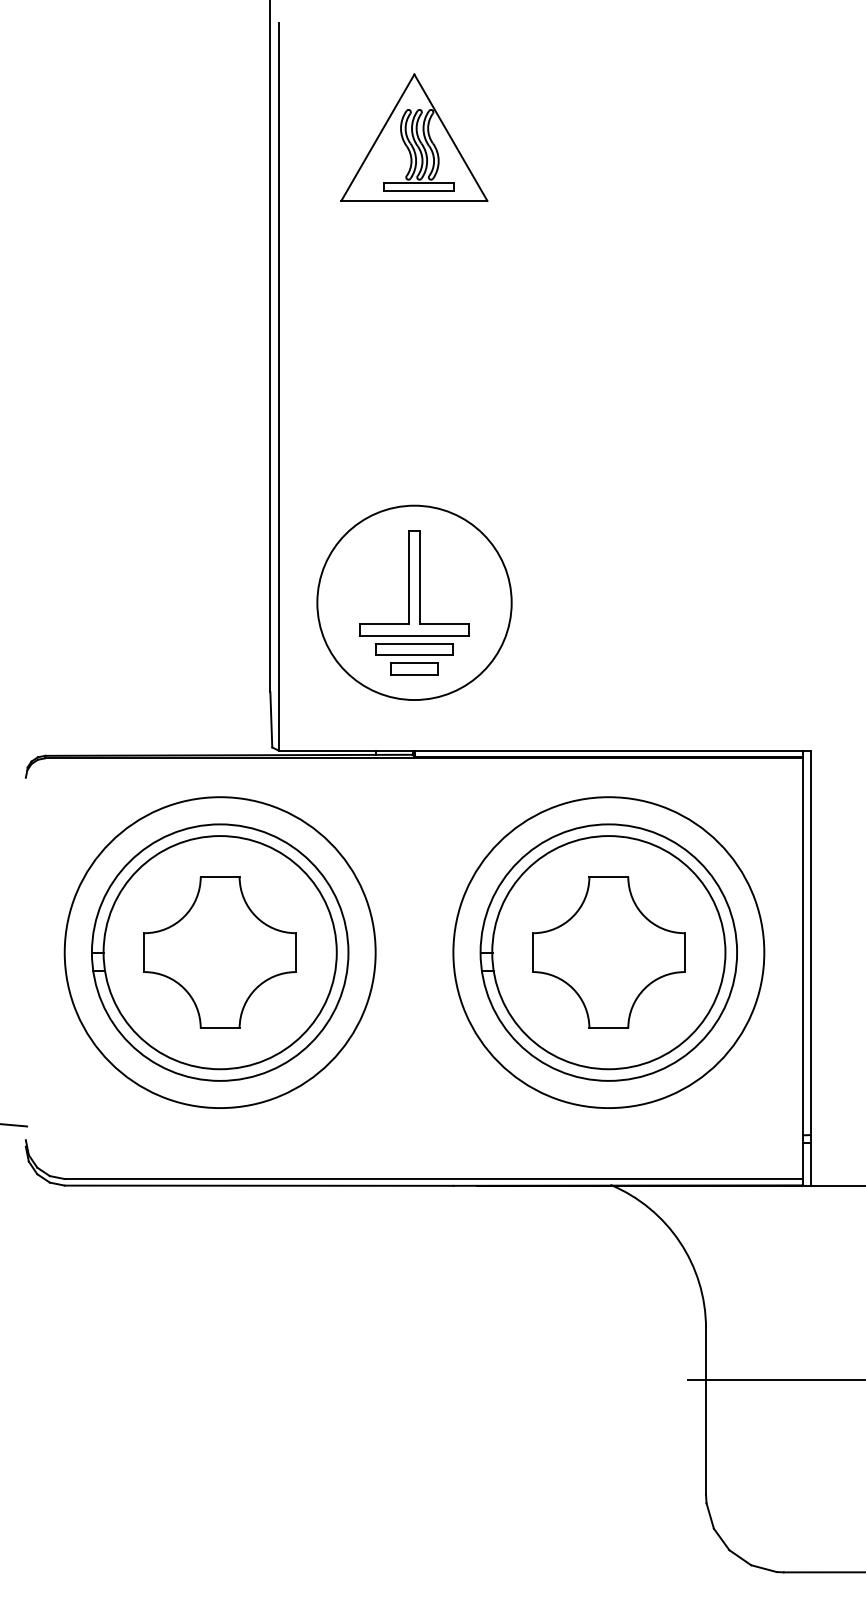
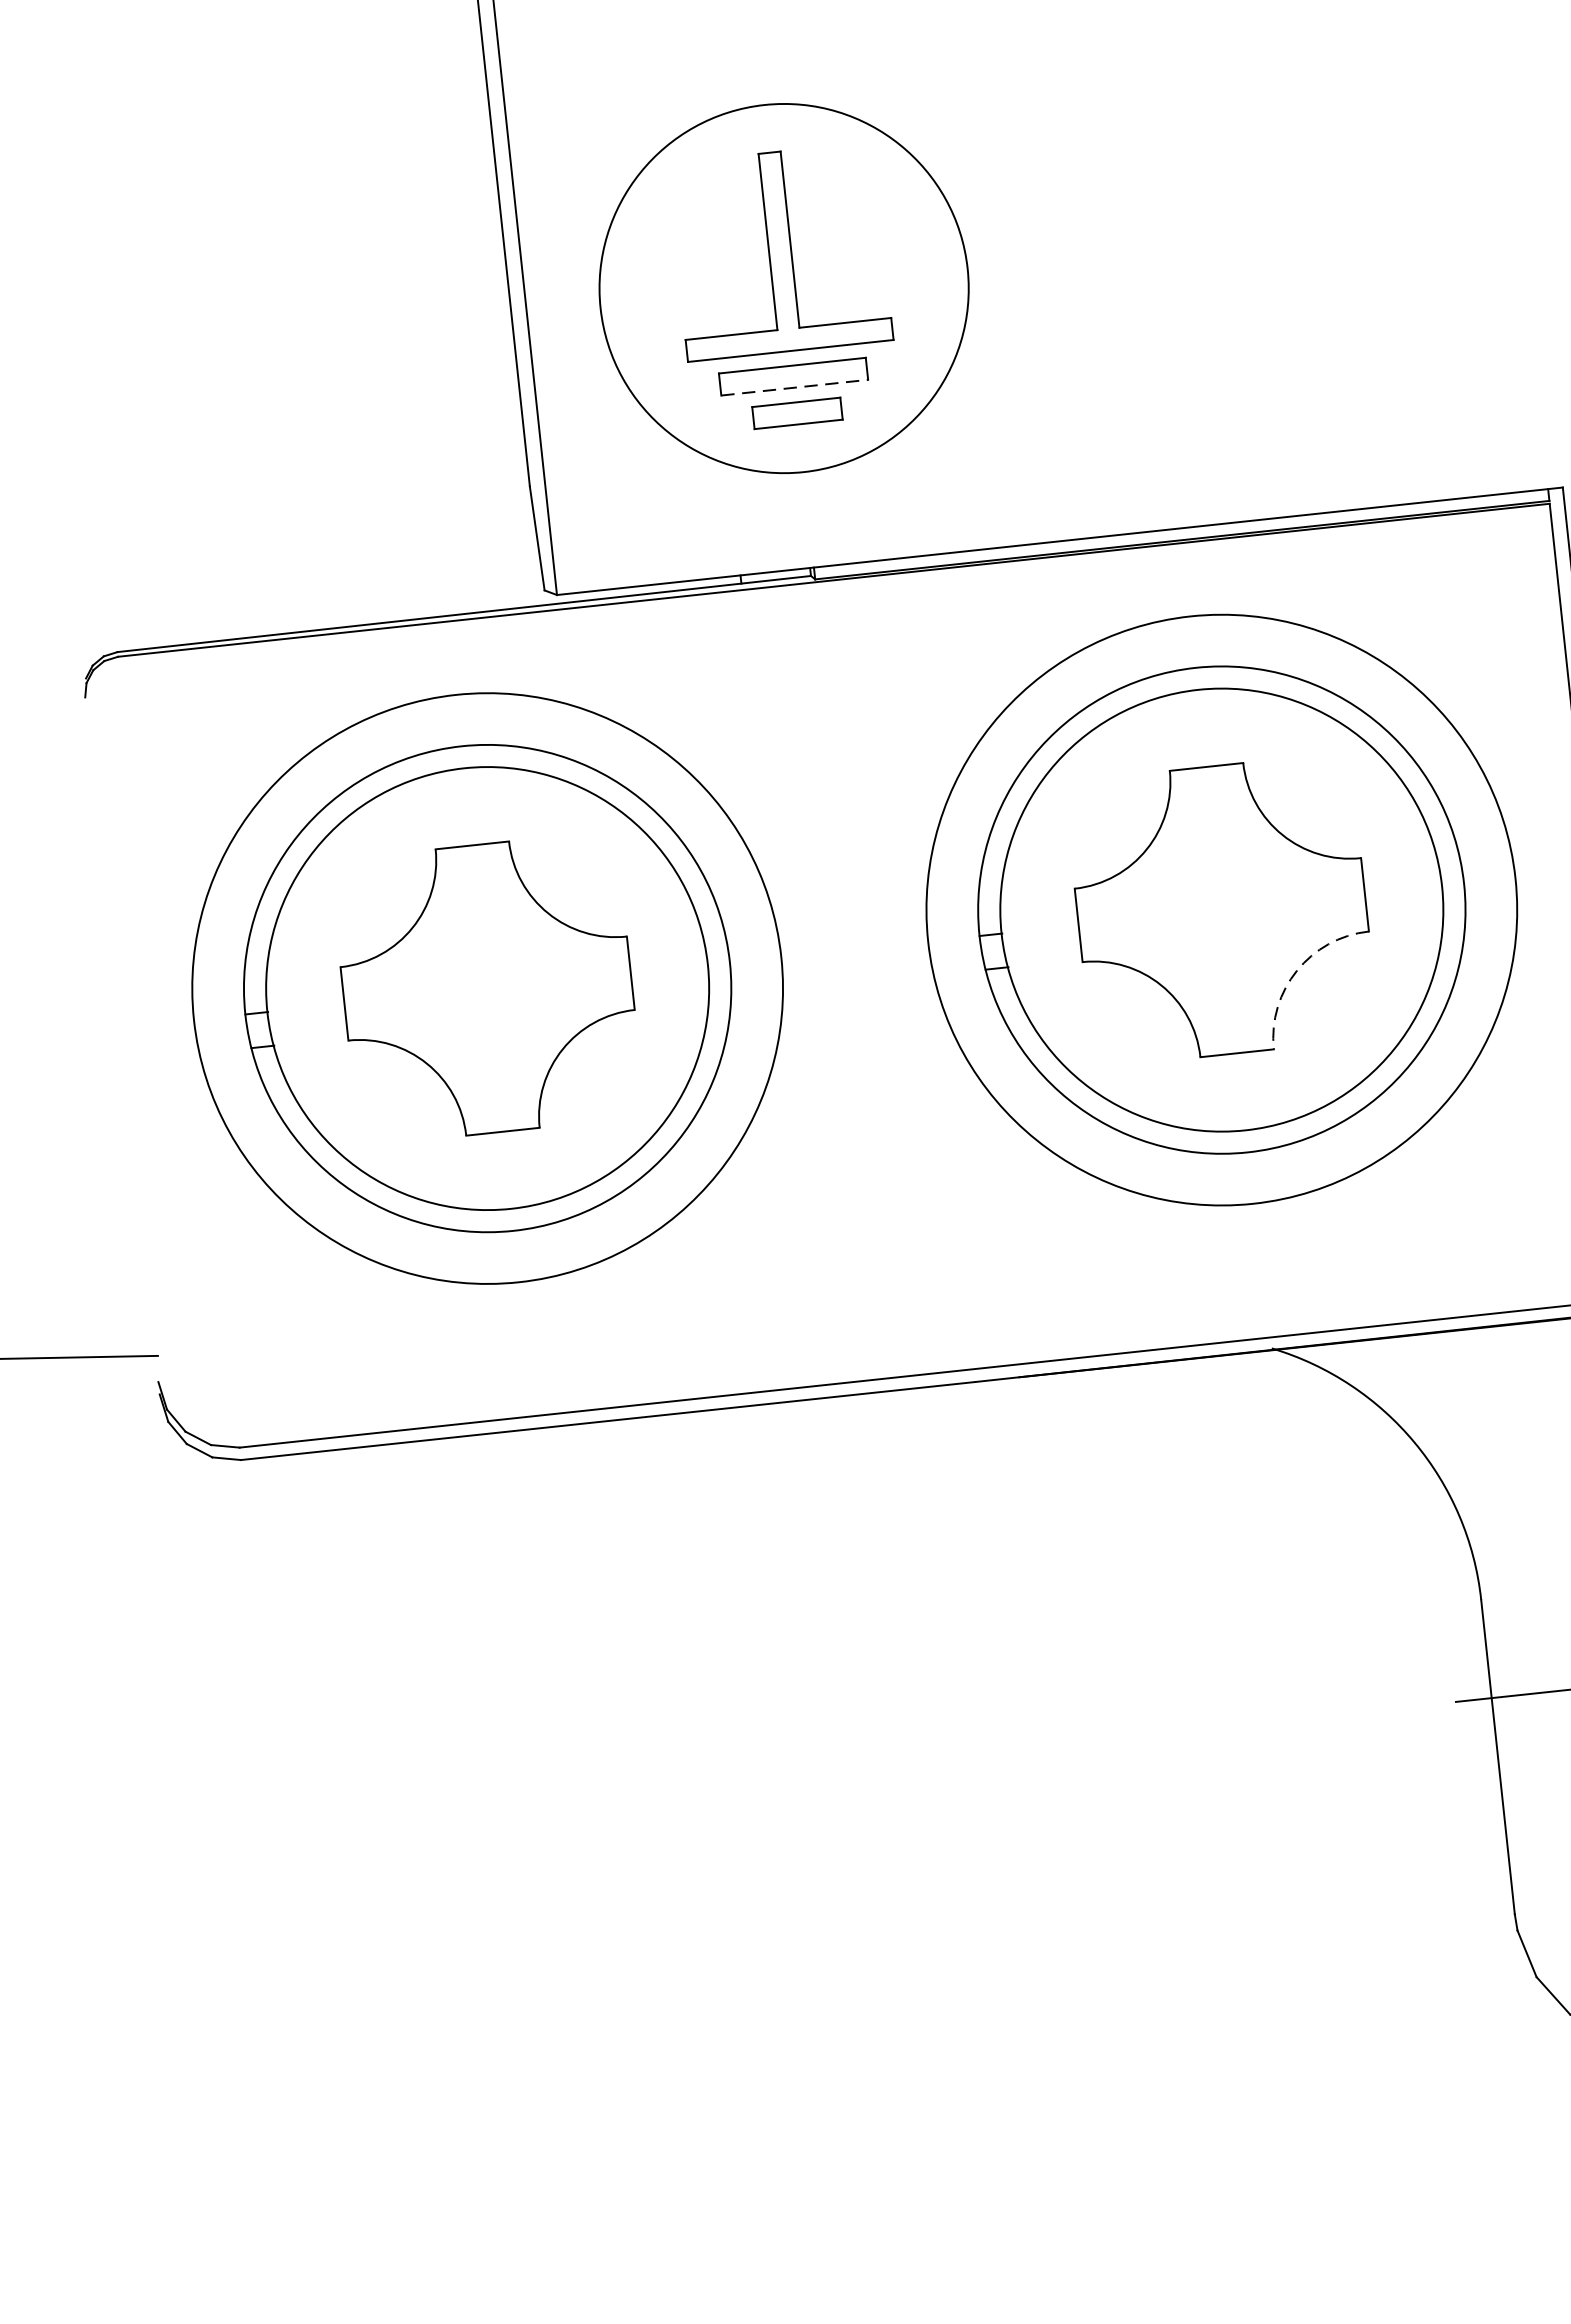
line: (414, 655) -> (794, 388), solid -> dashed
arc: (644, 988) -> (1296, 970), solid -> dashed

